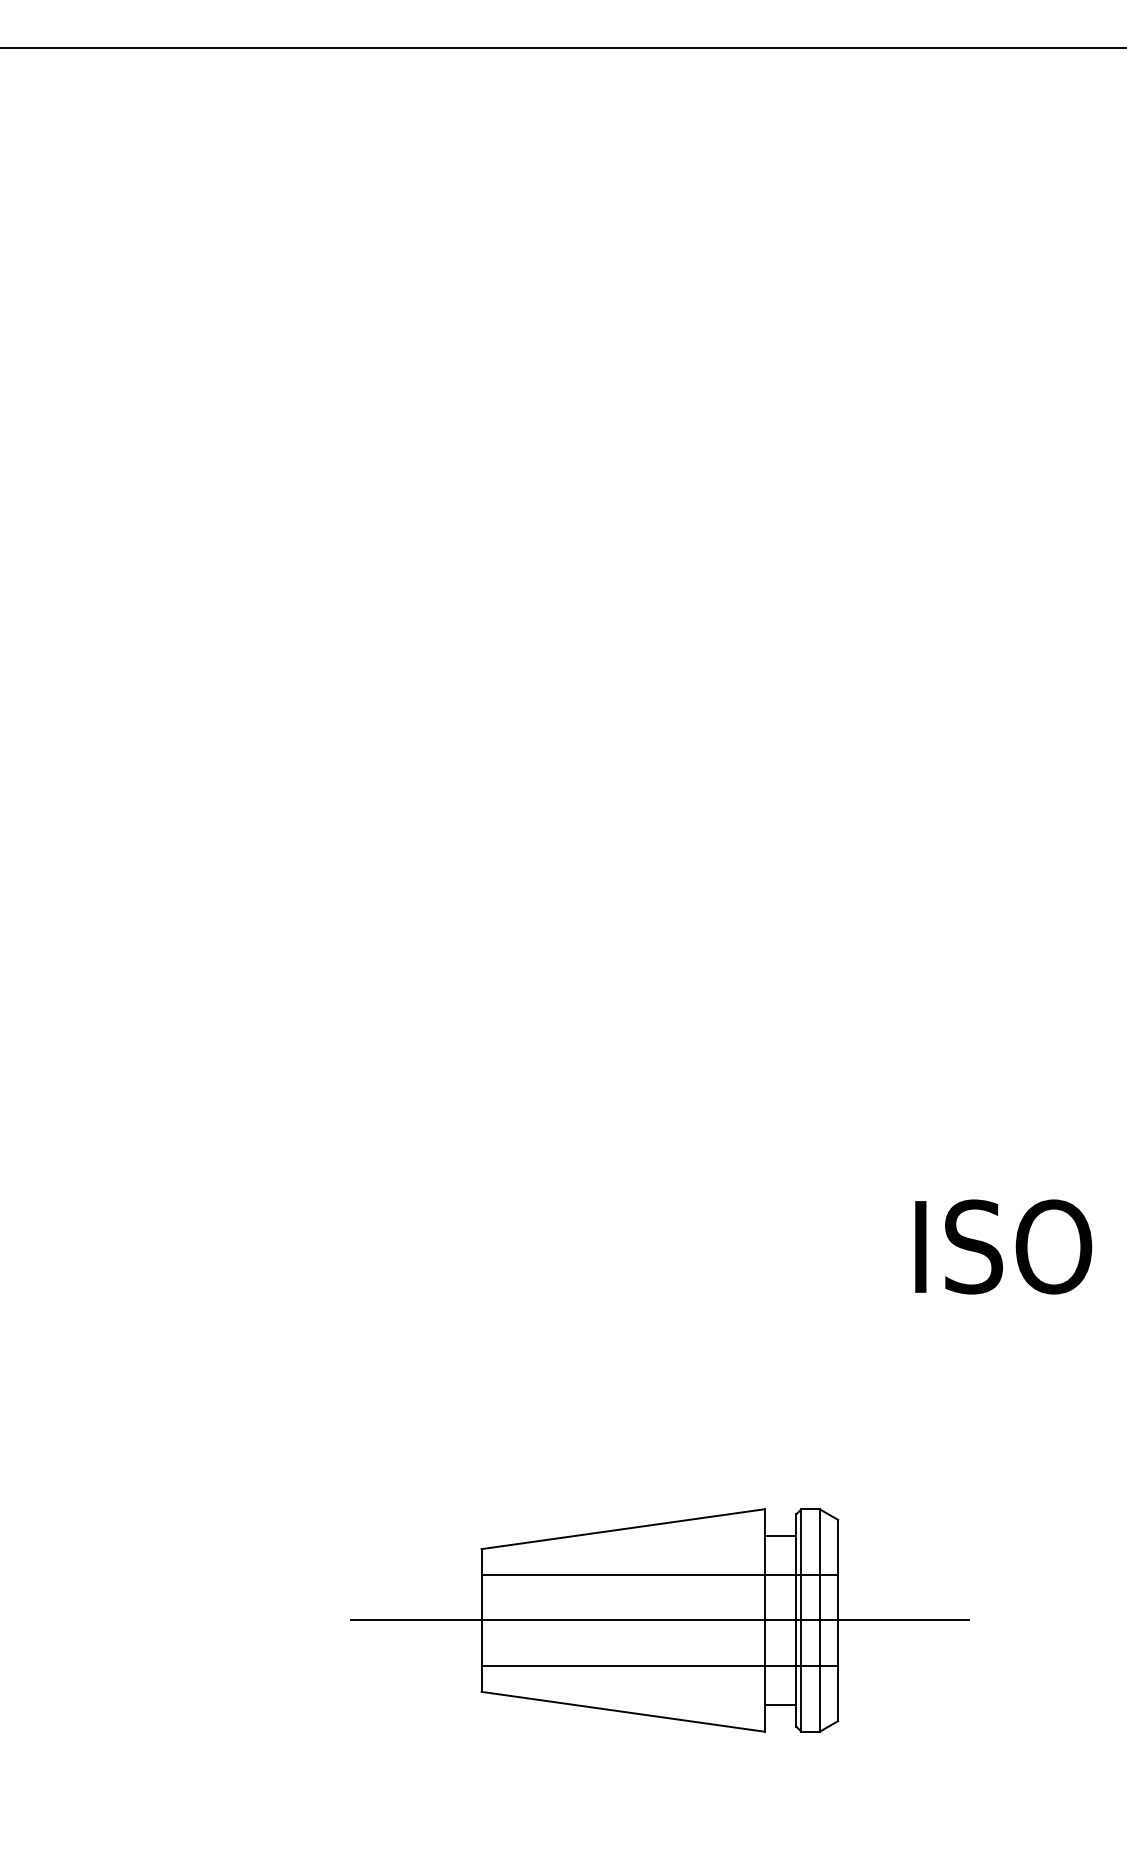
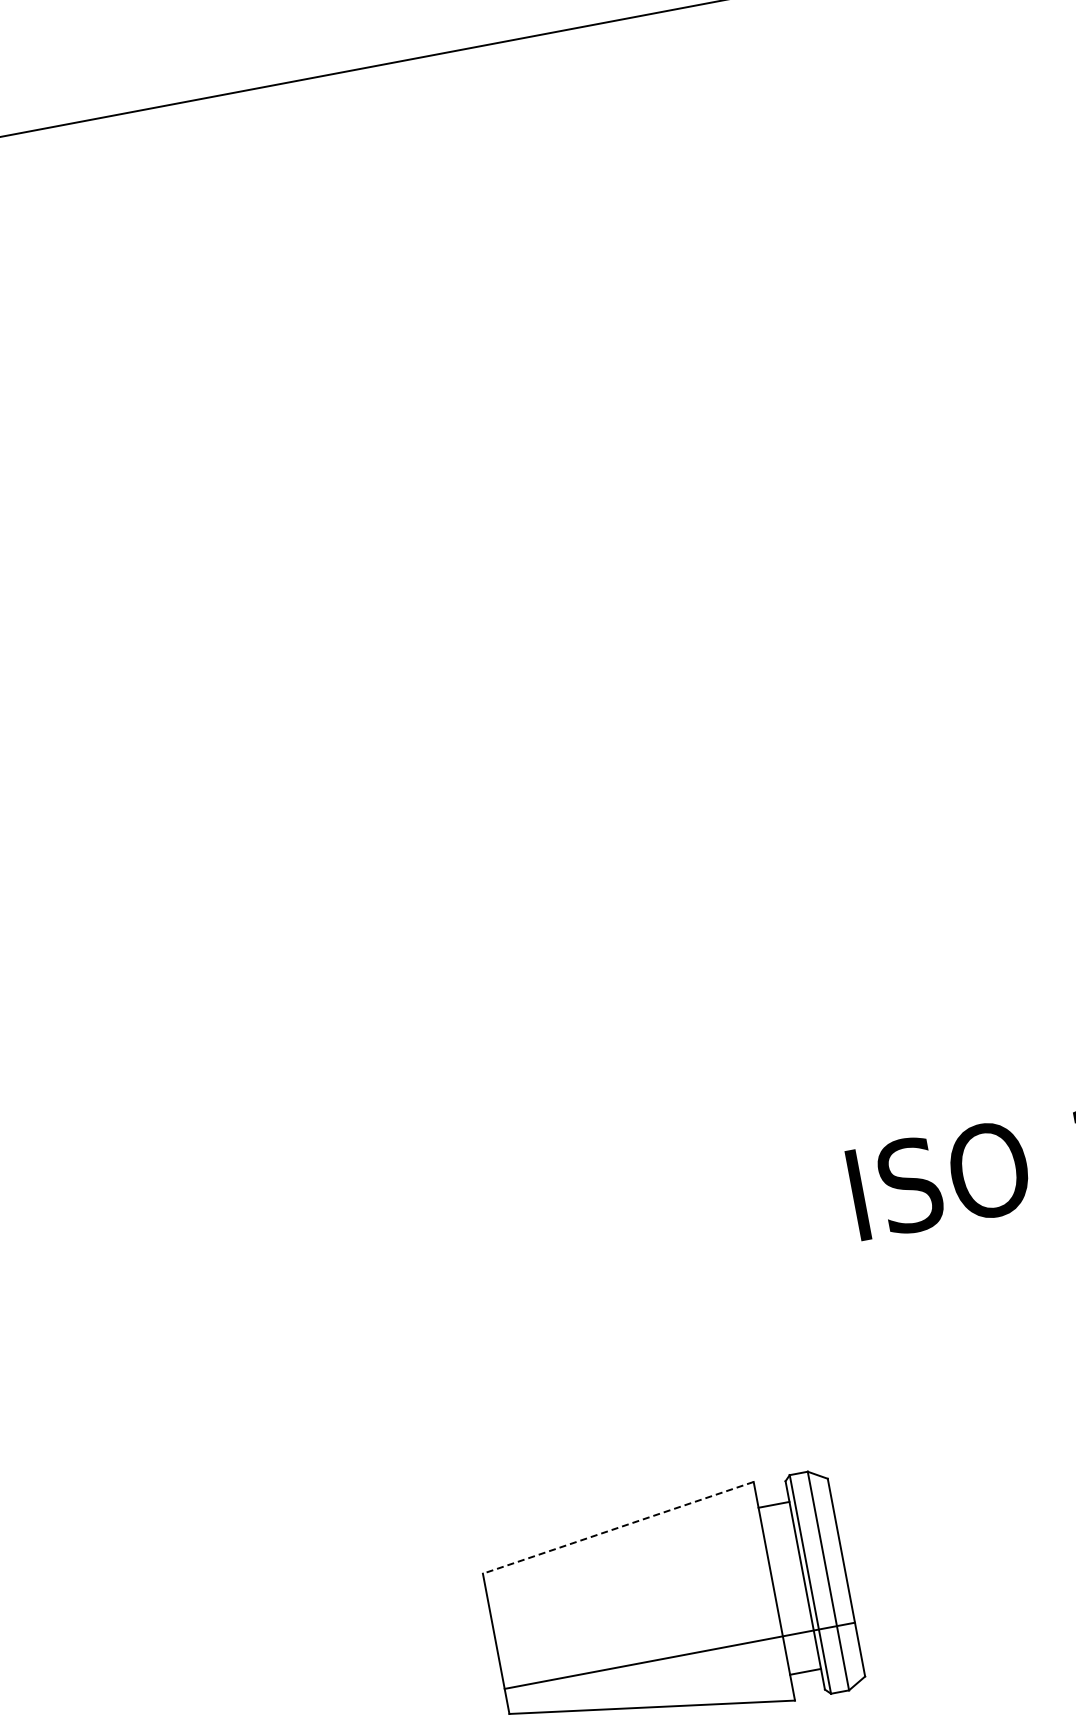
line: (623, 1529) -> (618, 1528), solid -> dashed
line: (659, 1574) -> (662, 1565), removed
line: (659, 1620) -> (670, 1610), removed

